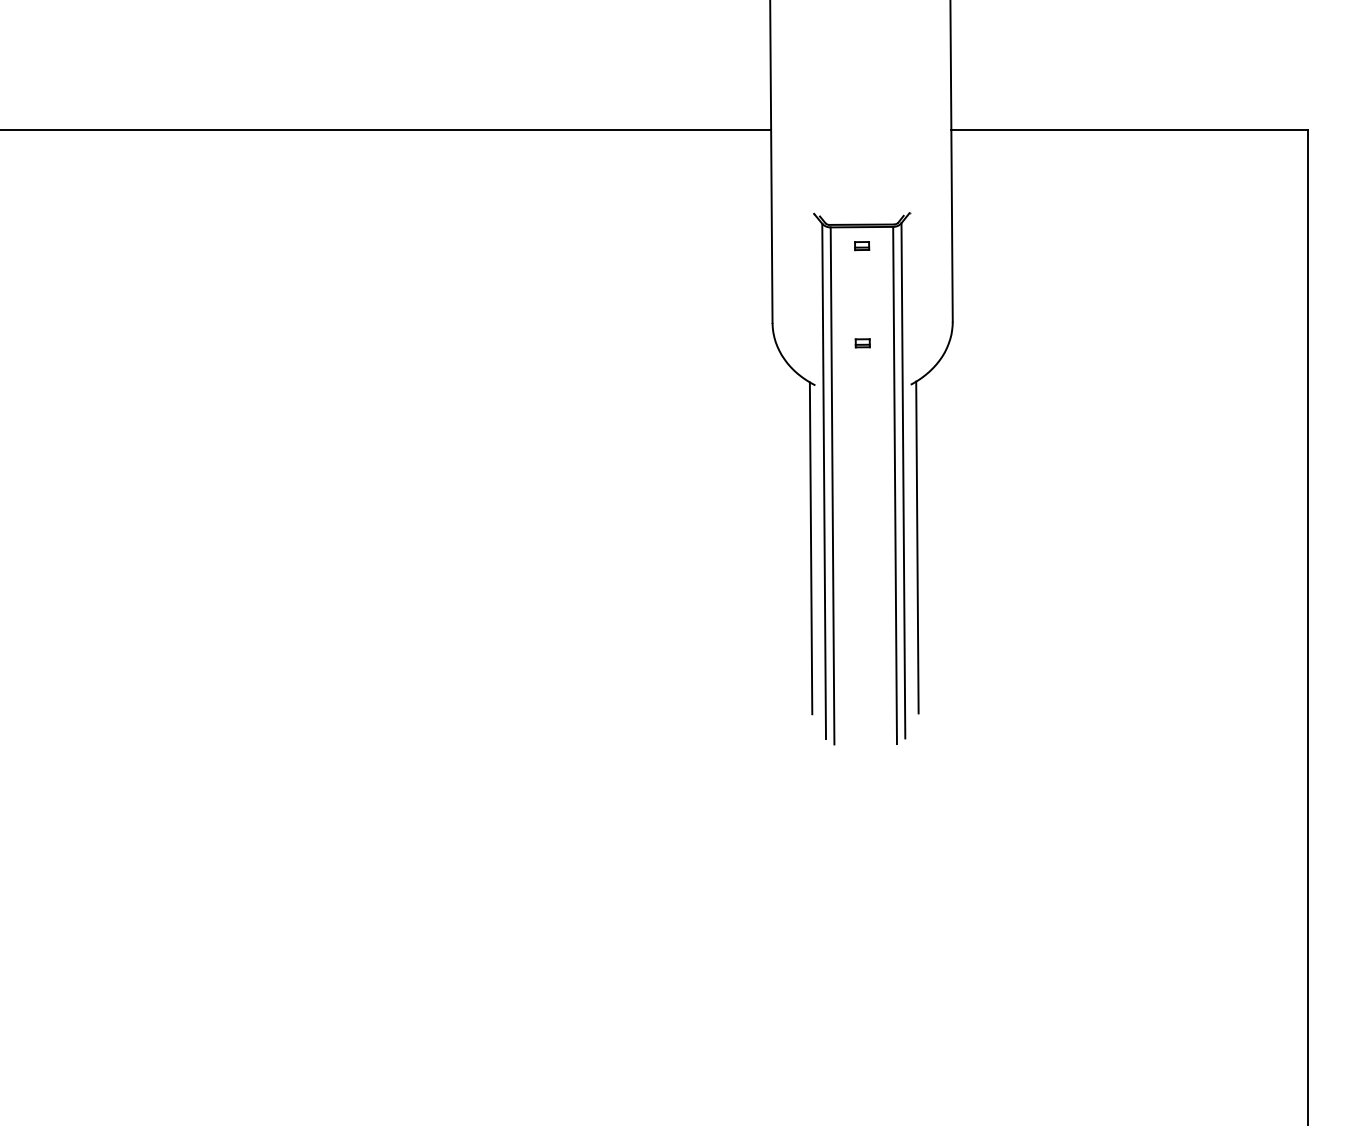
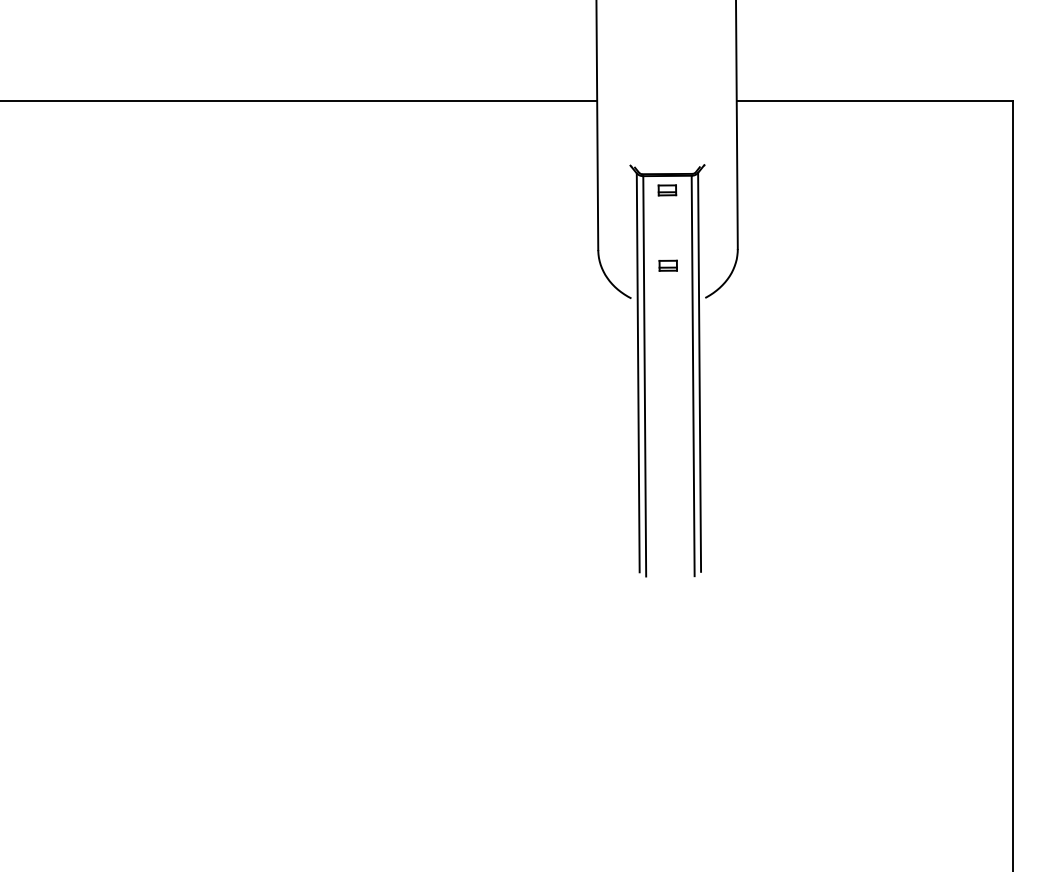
part: (862, 246) -> (667, 190), size x1.6
part: (862, 343) -> (667, 266), size x1.6
line: (917, 547) -> (710, 423), removed
line: (810, 548) -> (627, 424), removed

